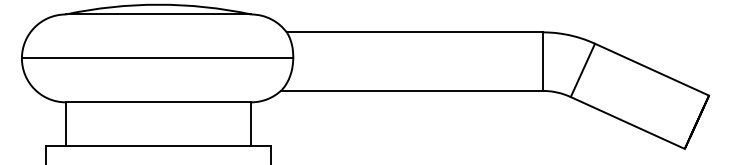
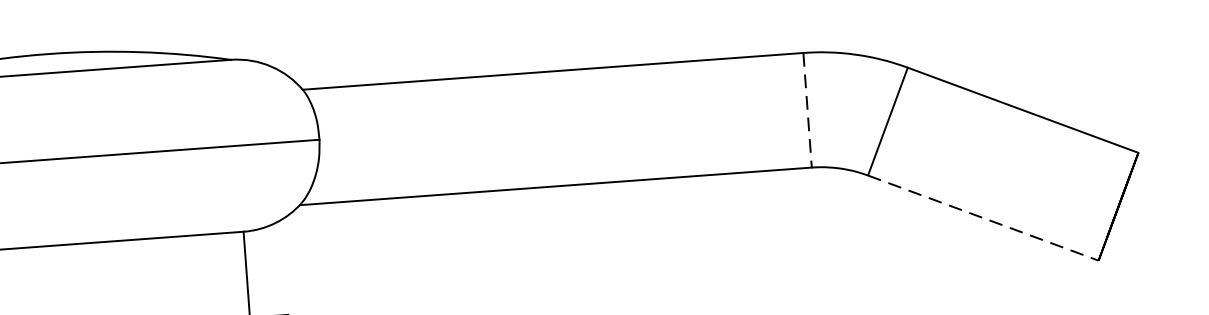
line: (542, 62) -> (807, 111), solid -> dashed
line: (627, 122) -> (982, 217), solid -> dashed

